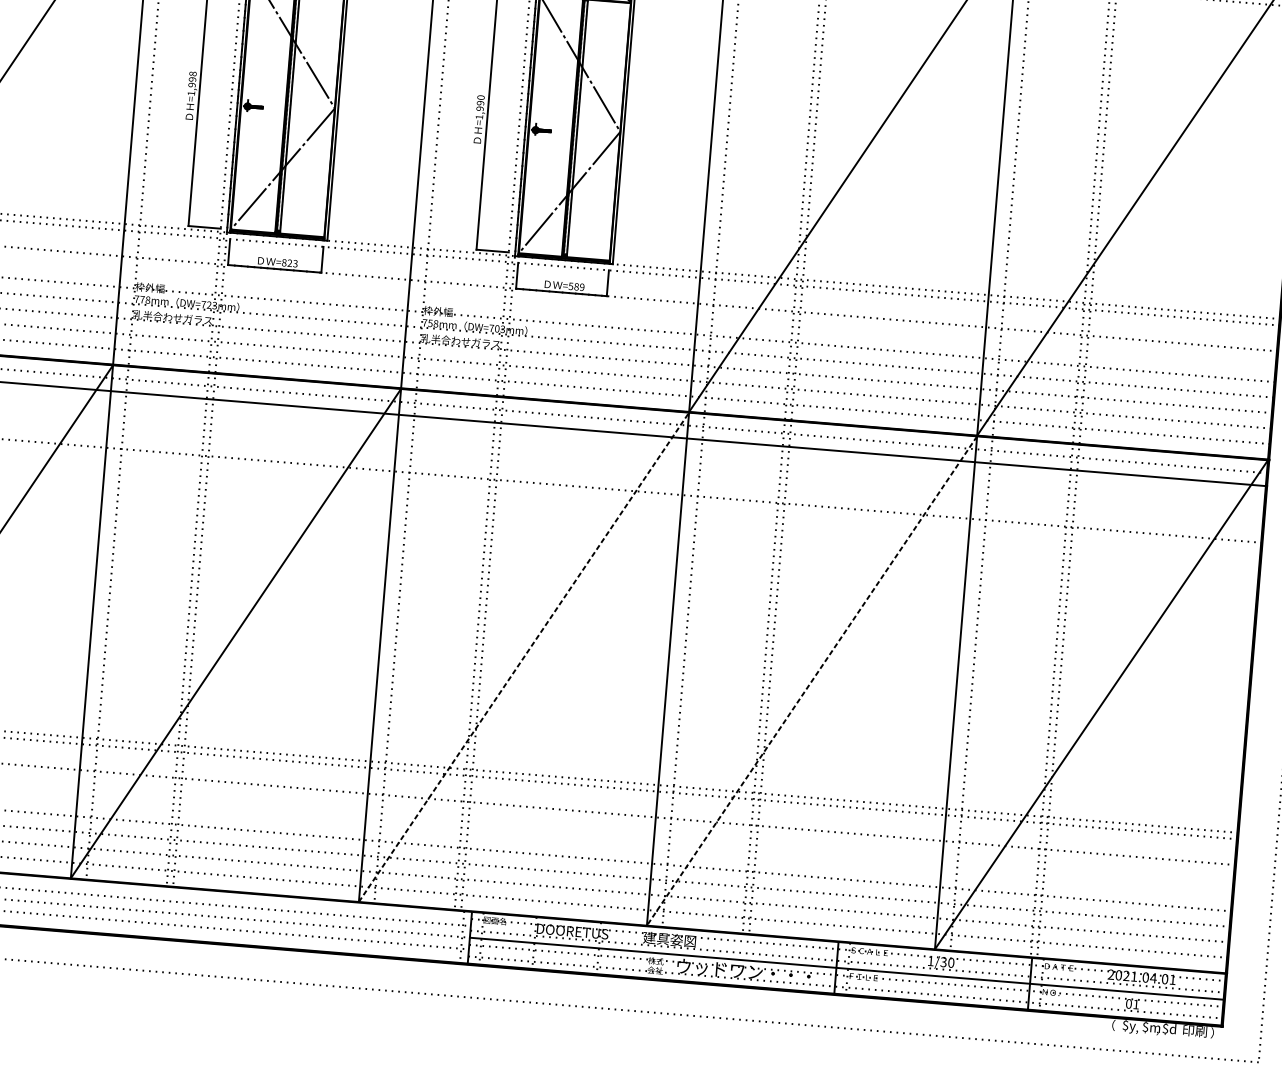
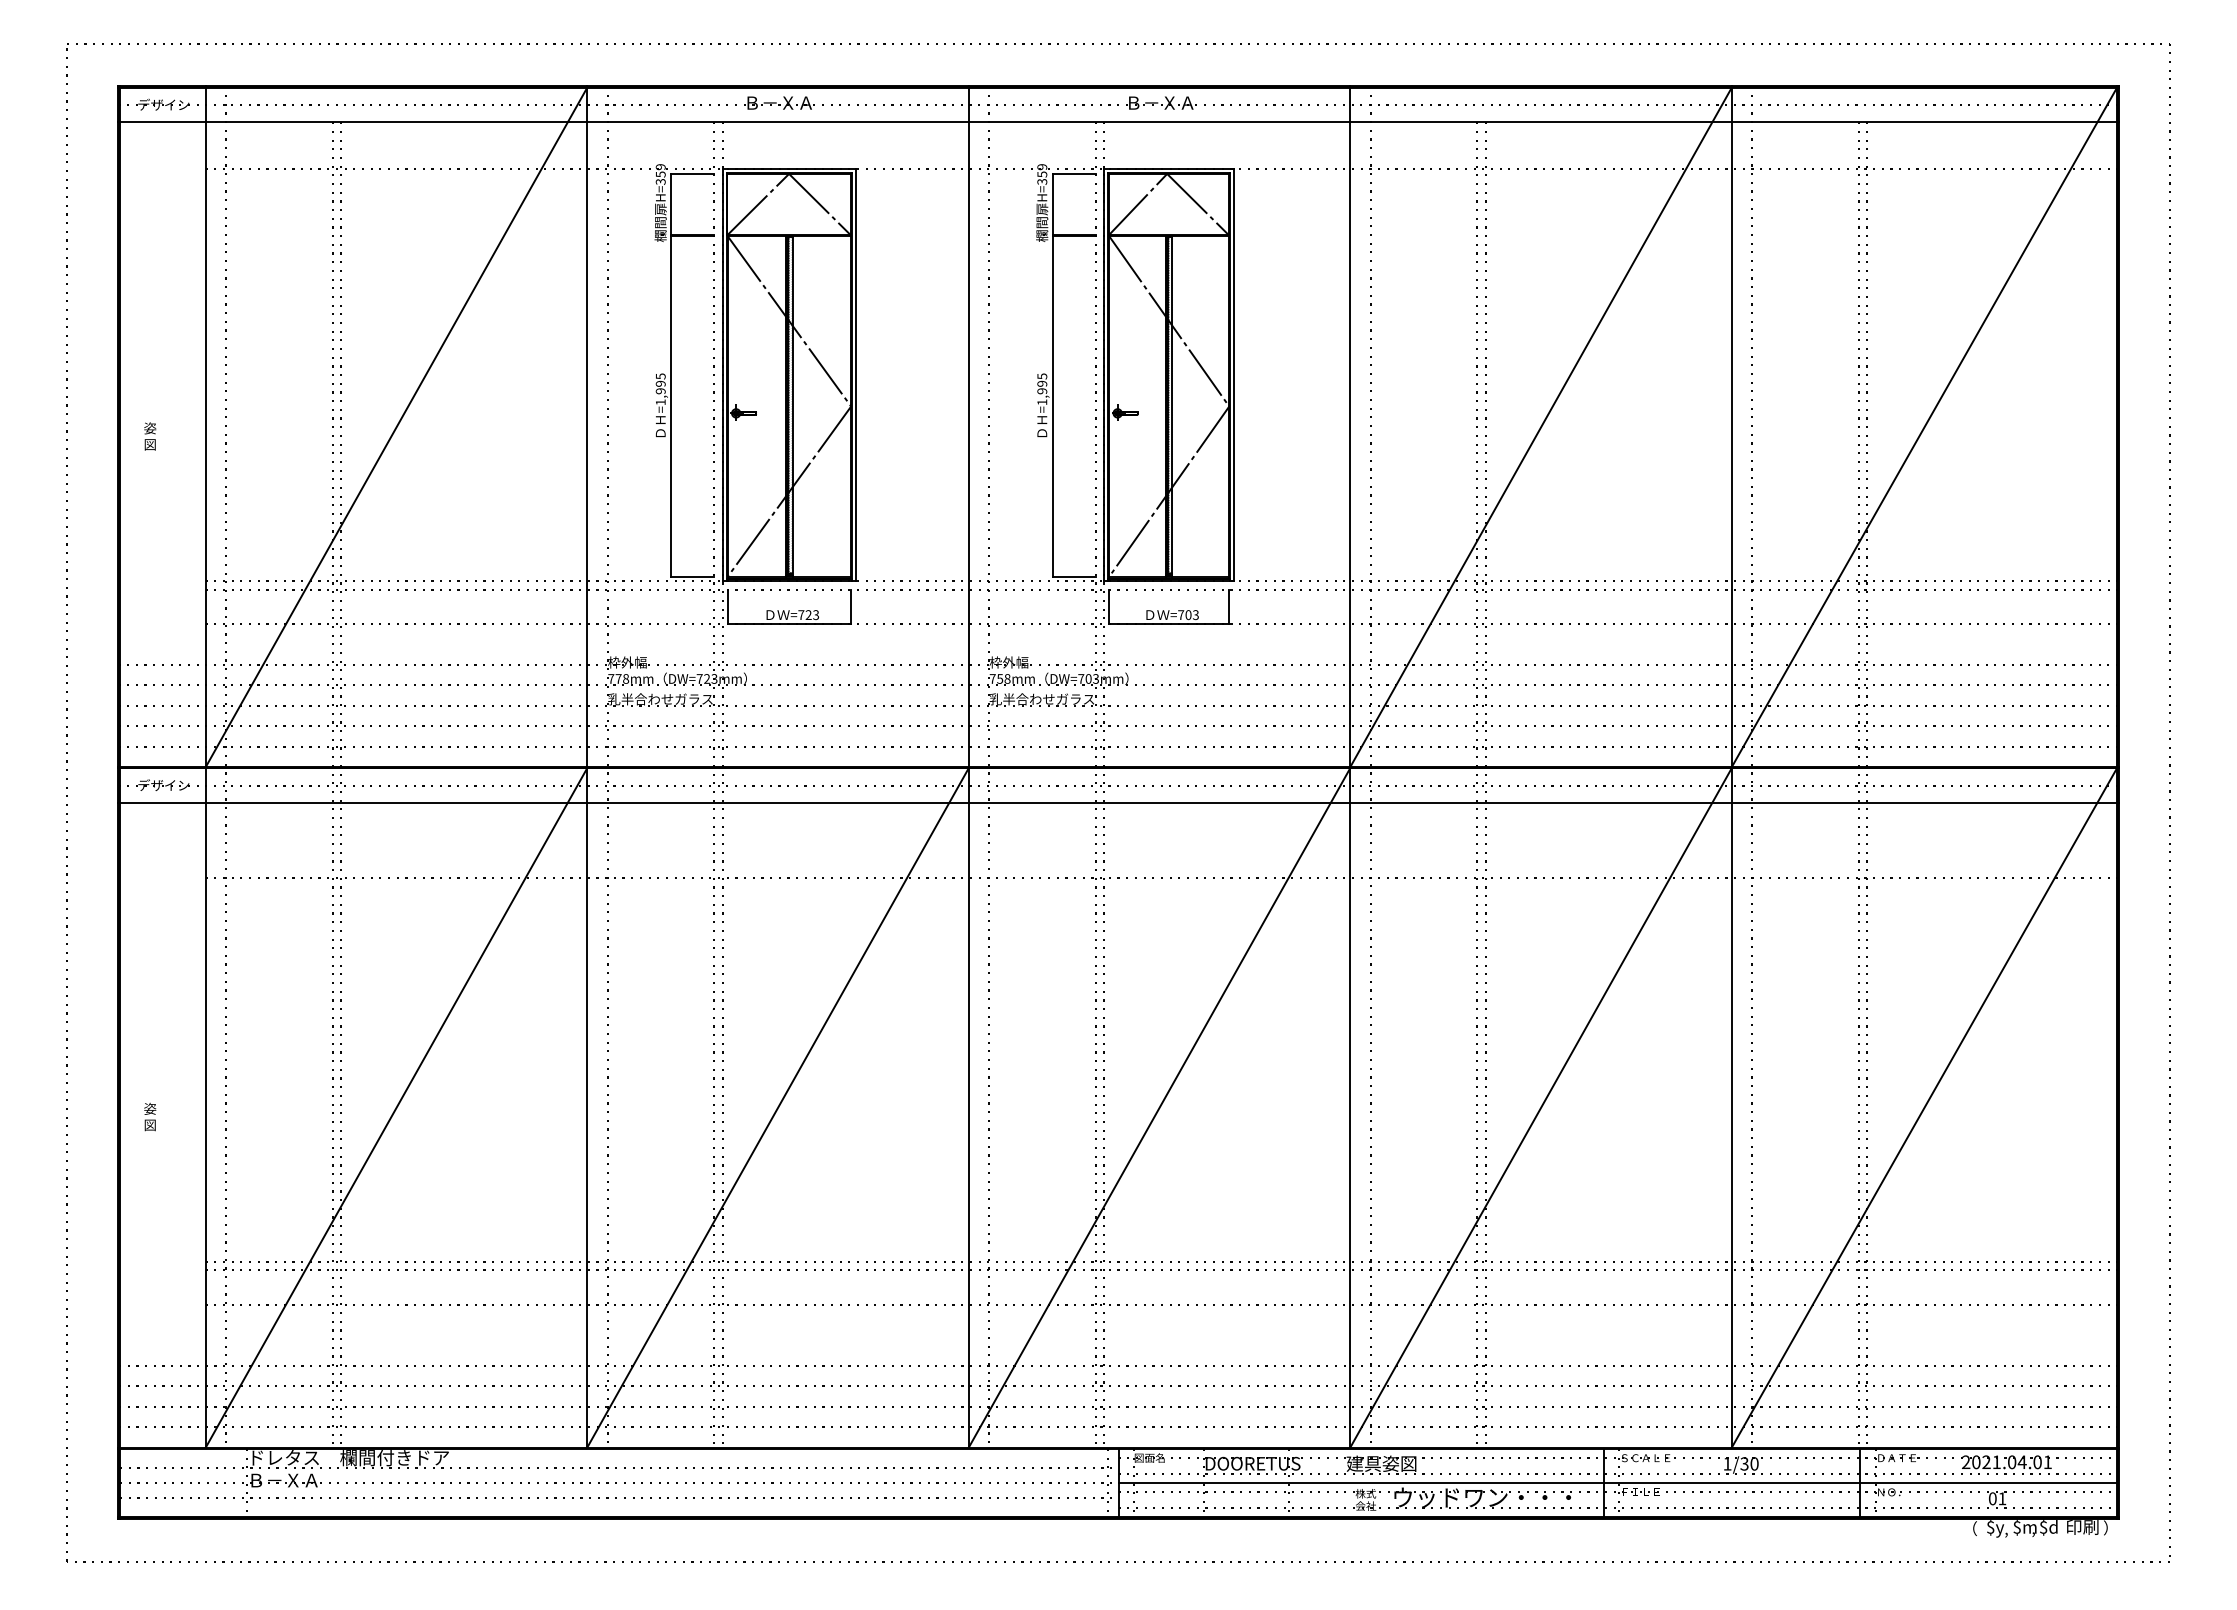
text: (192, 73) -> (660, 376), =1,998 -> =1,995
text: (481, 97) -> (1042, 376), =1,990 -> =1,995
text: (284, 263) -> (801, 615), =823 -> =723
text: (576, 287) -> (1188, 615), =589 -> =703
line: (524, 657) -> (1159, 1108), dashed -> solid
line: (811, 681) -> (1540, 1108), dashed -> solid

